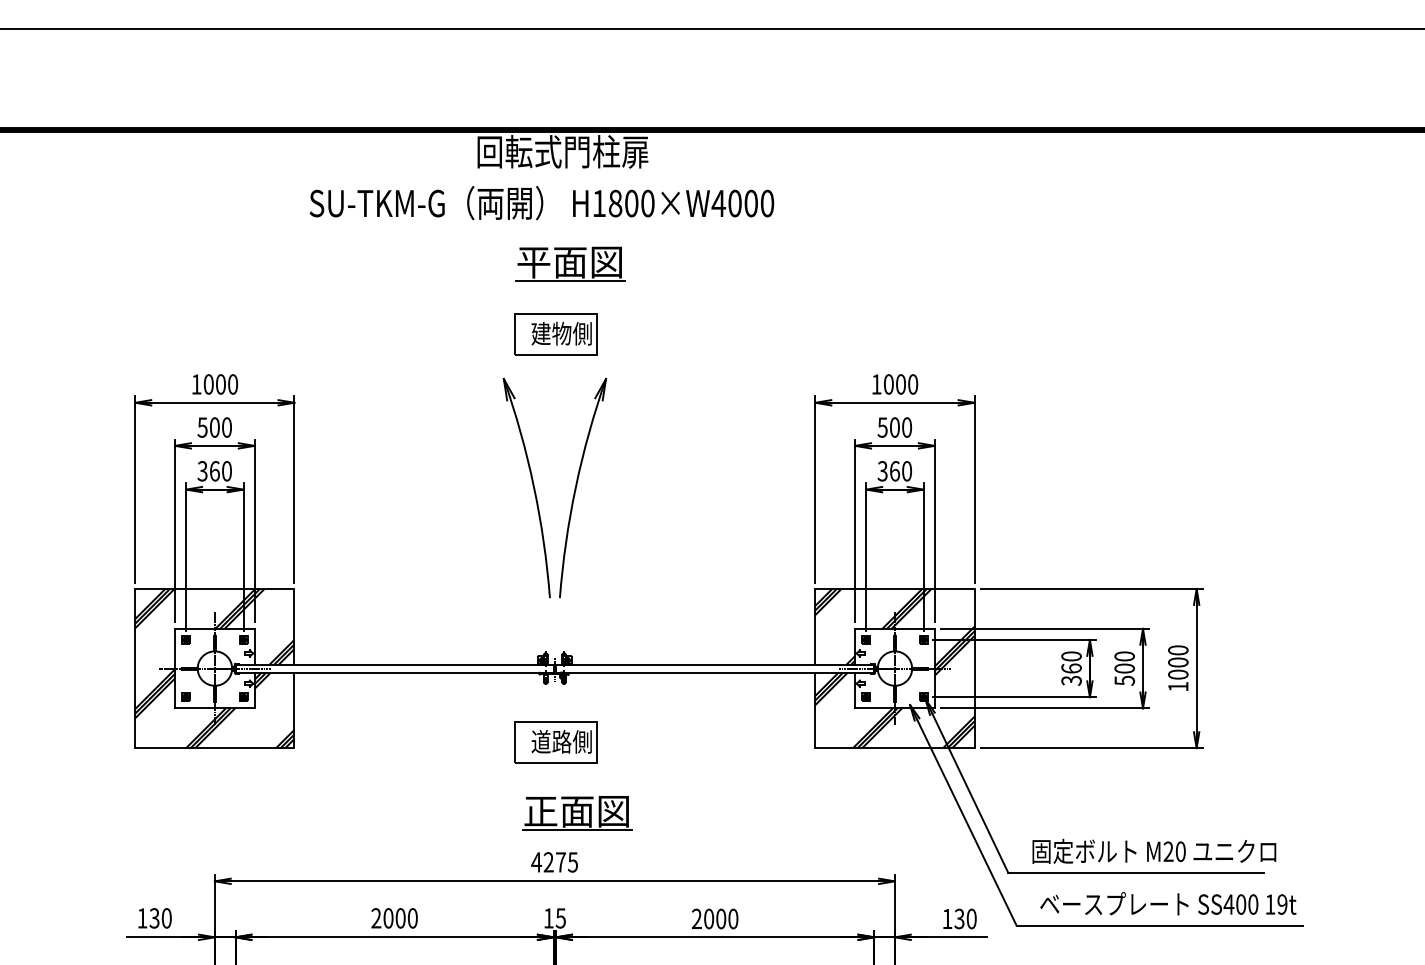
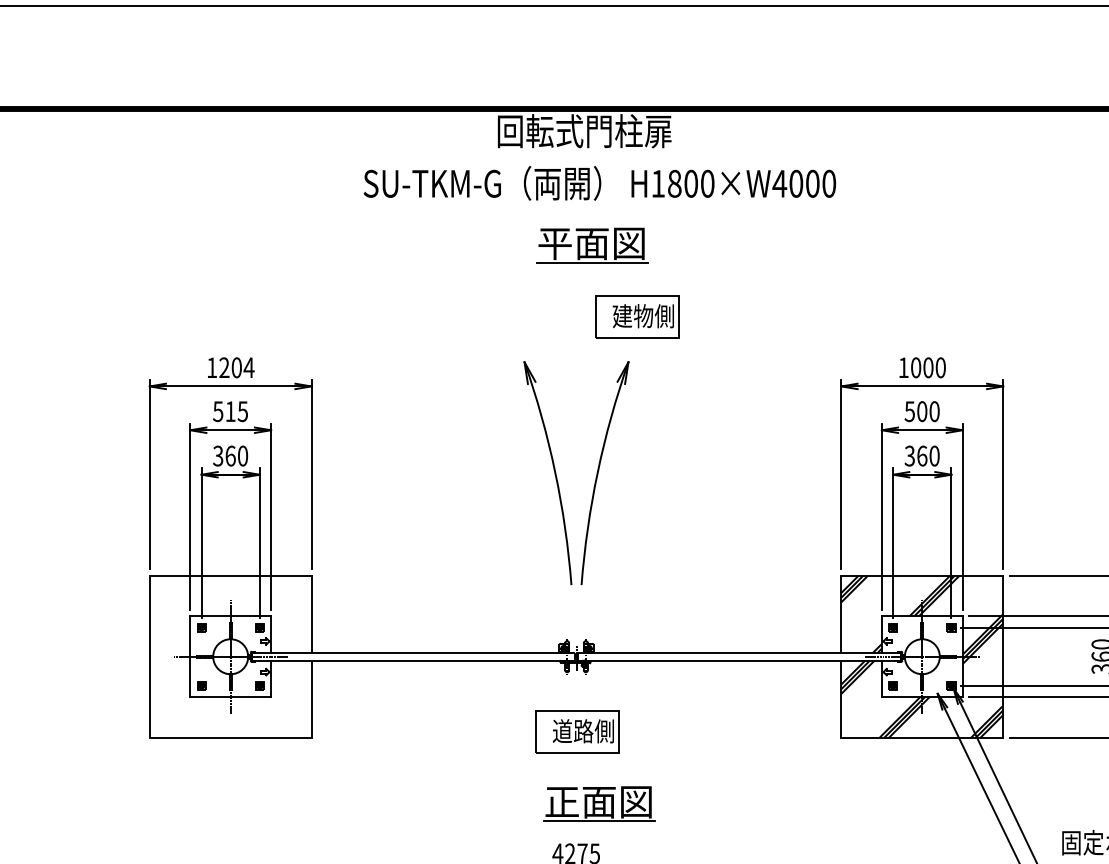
text: (541, 203) -> (599, 183), moved
part: (555, 334) -> (637, 316), moved
text: (220, 384) -> (236, 367), 1000 -> 1204
text: (220, 427) -> (236, 411), 500 -> 515
hatch: (214, 668) -> (230, 656), removed

